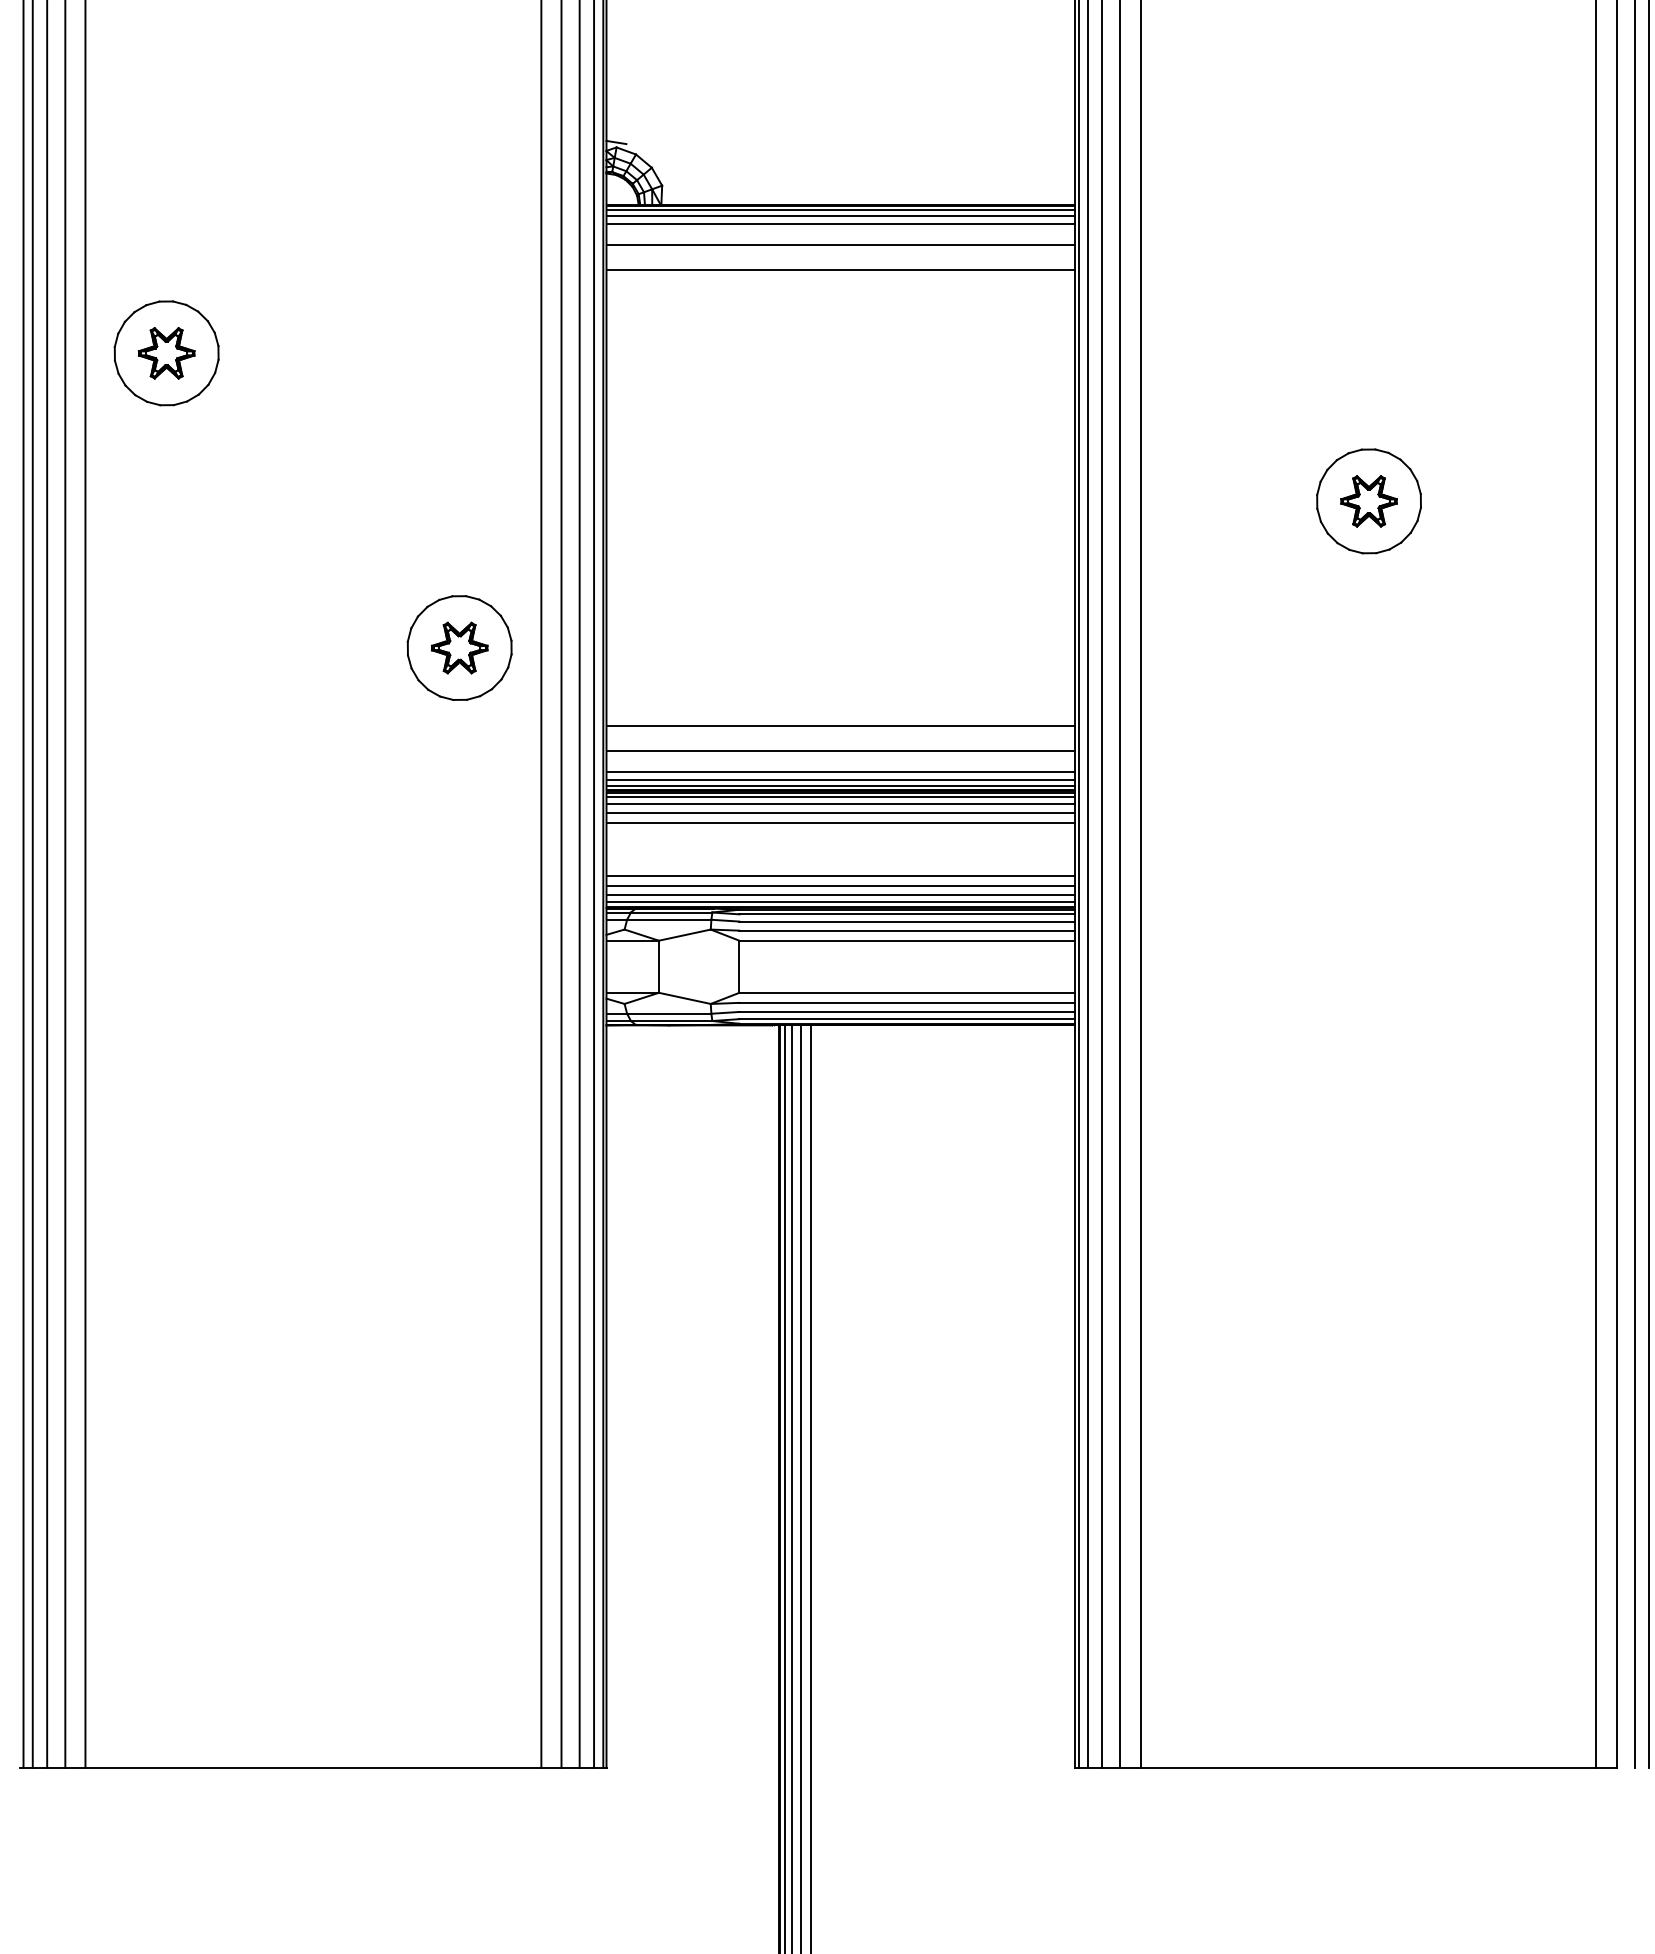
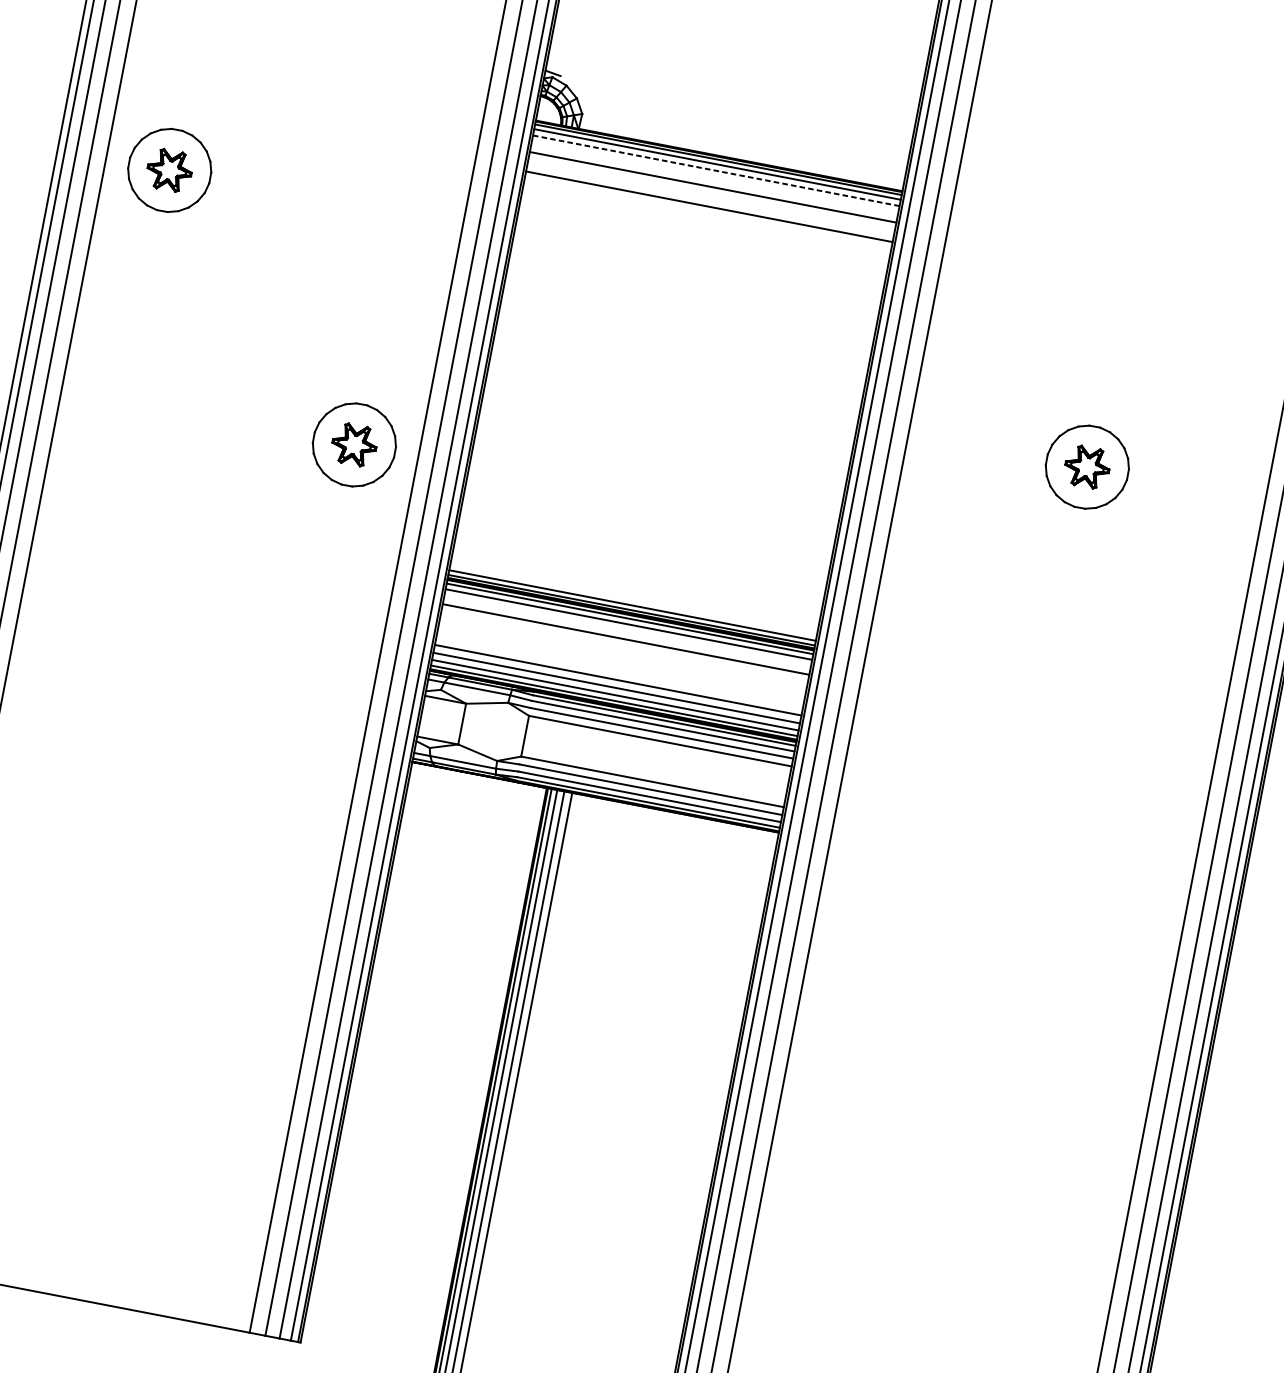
line: (840, 223) -> (716, 170), solid -> dashed
line: (840, 725) -> (640, 562), removed
line: (840, 750) -> (636, 582), removed
line: (840, 771) -> (633, 598), removed
line: (840, 813) -> (627, 631), removed

